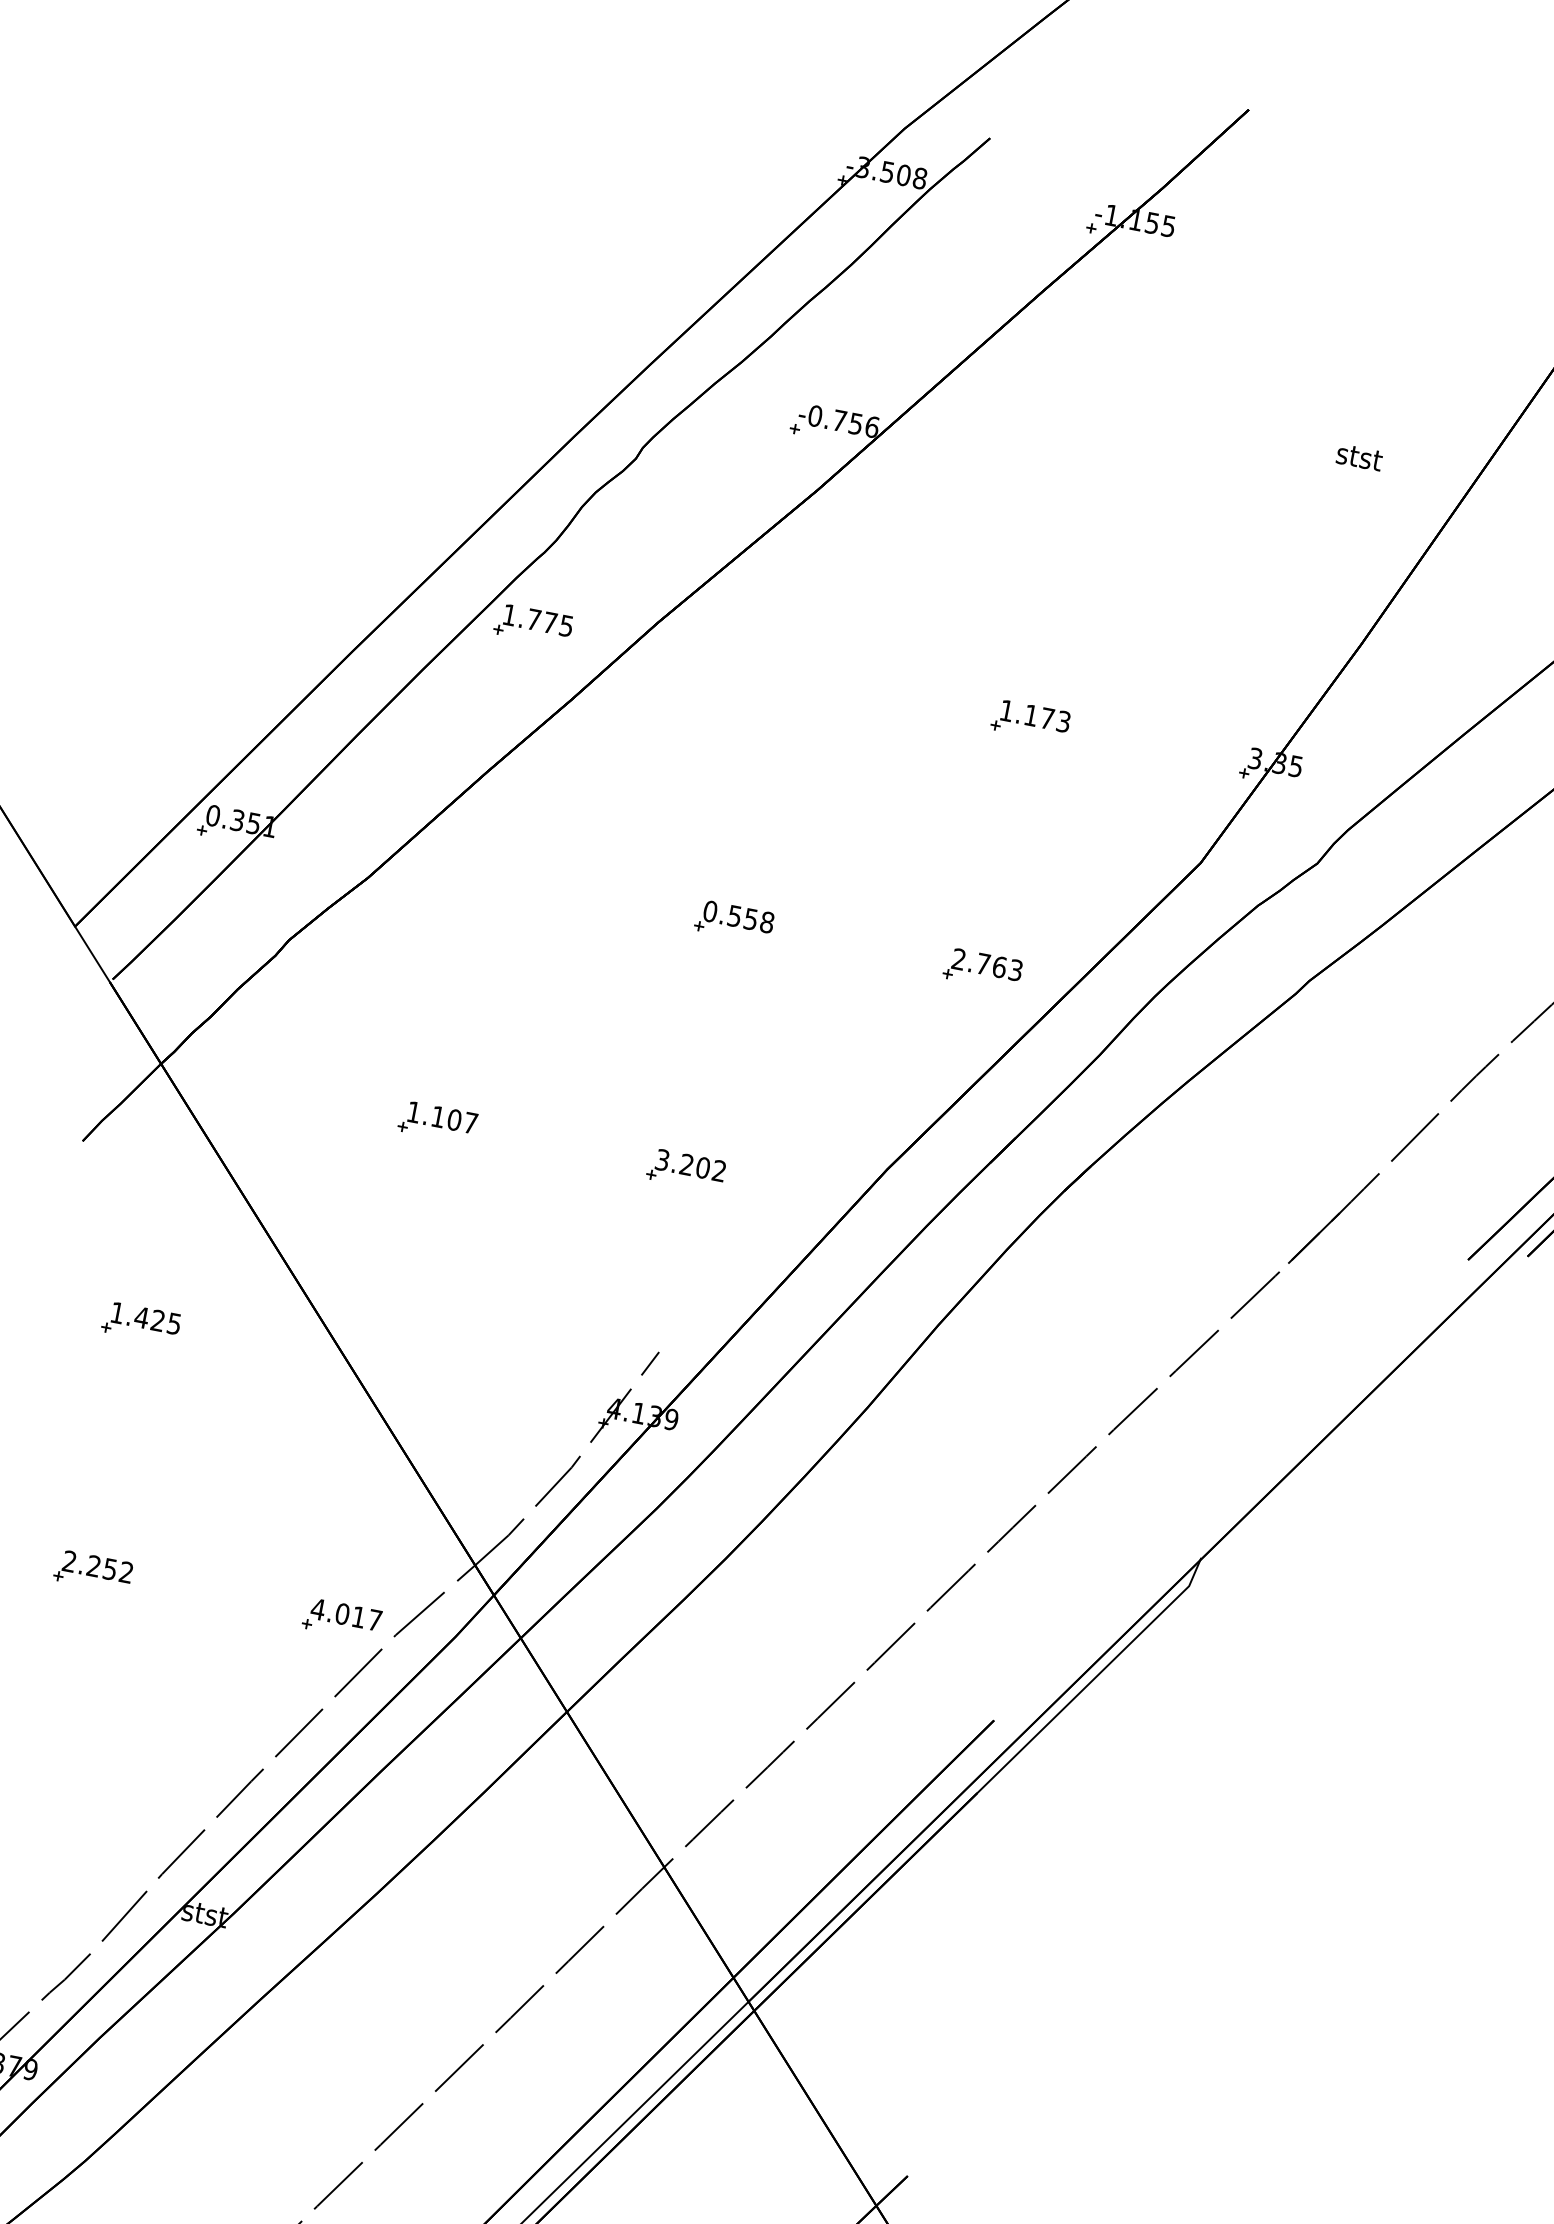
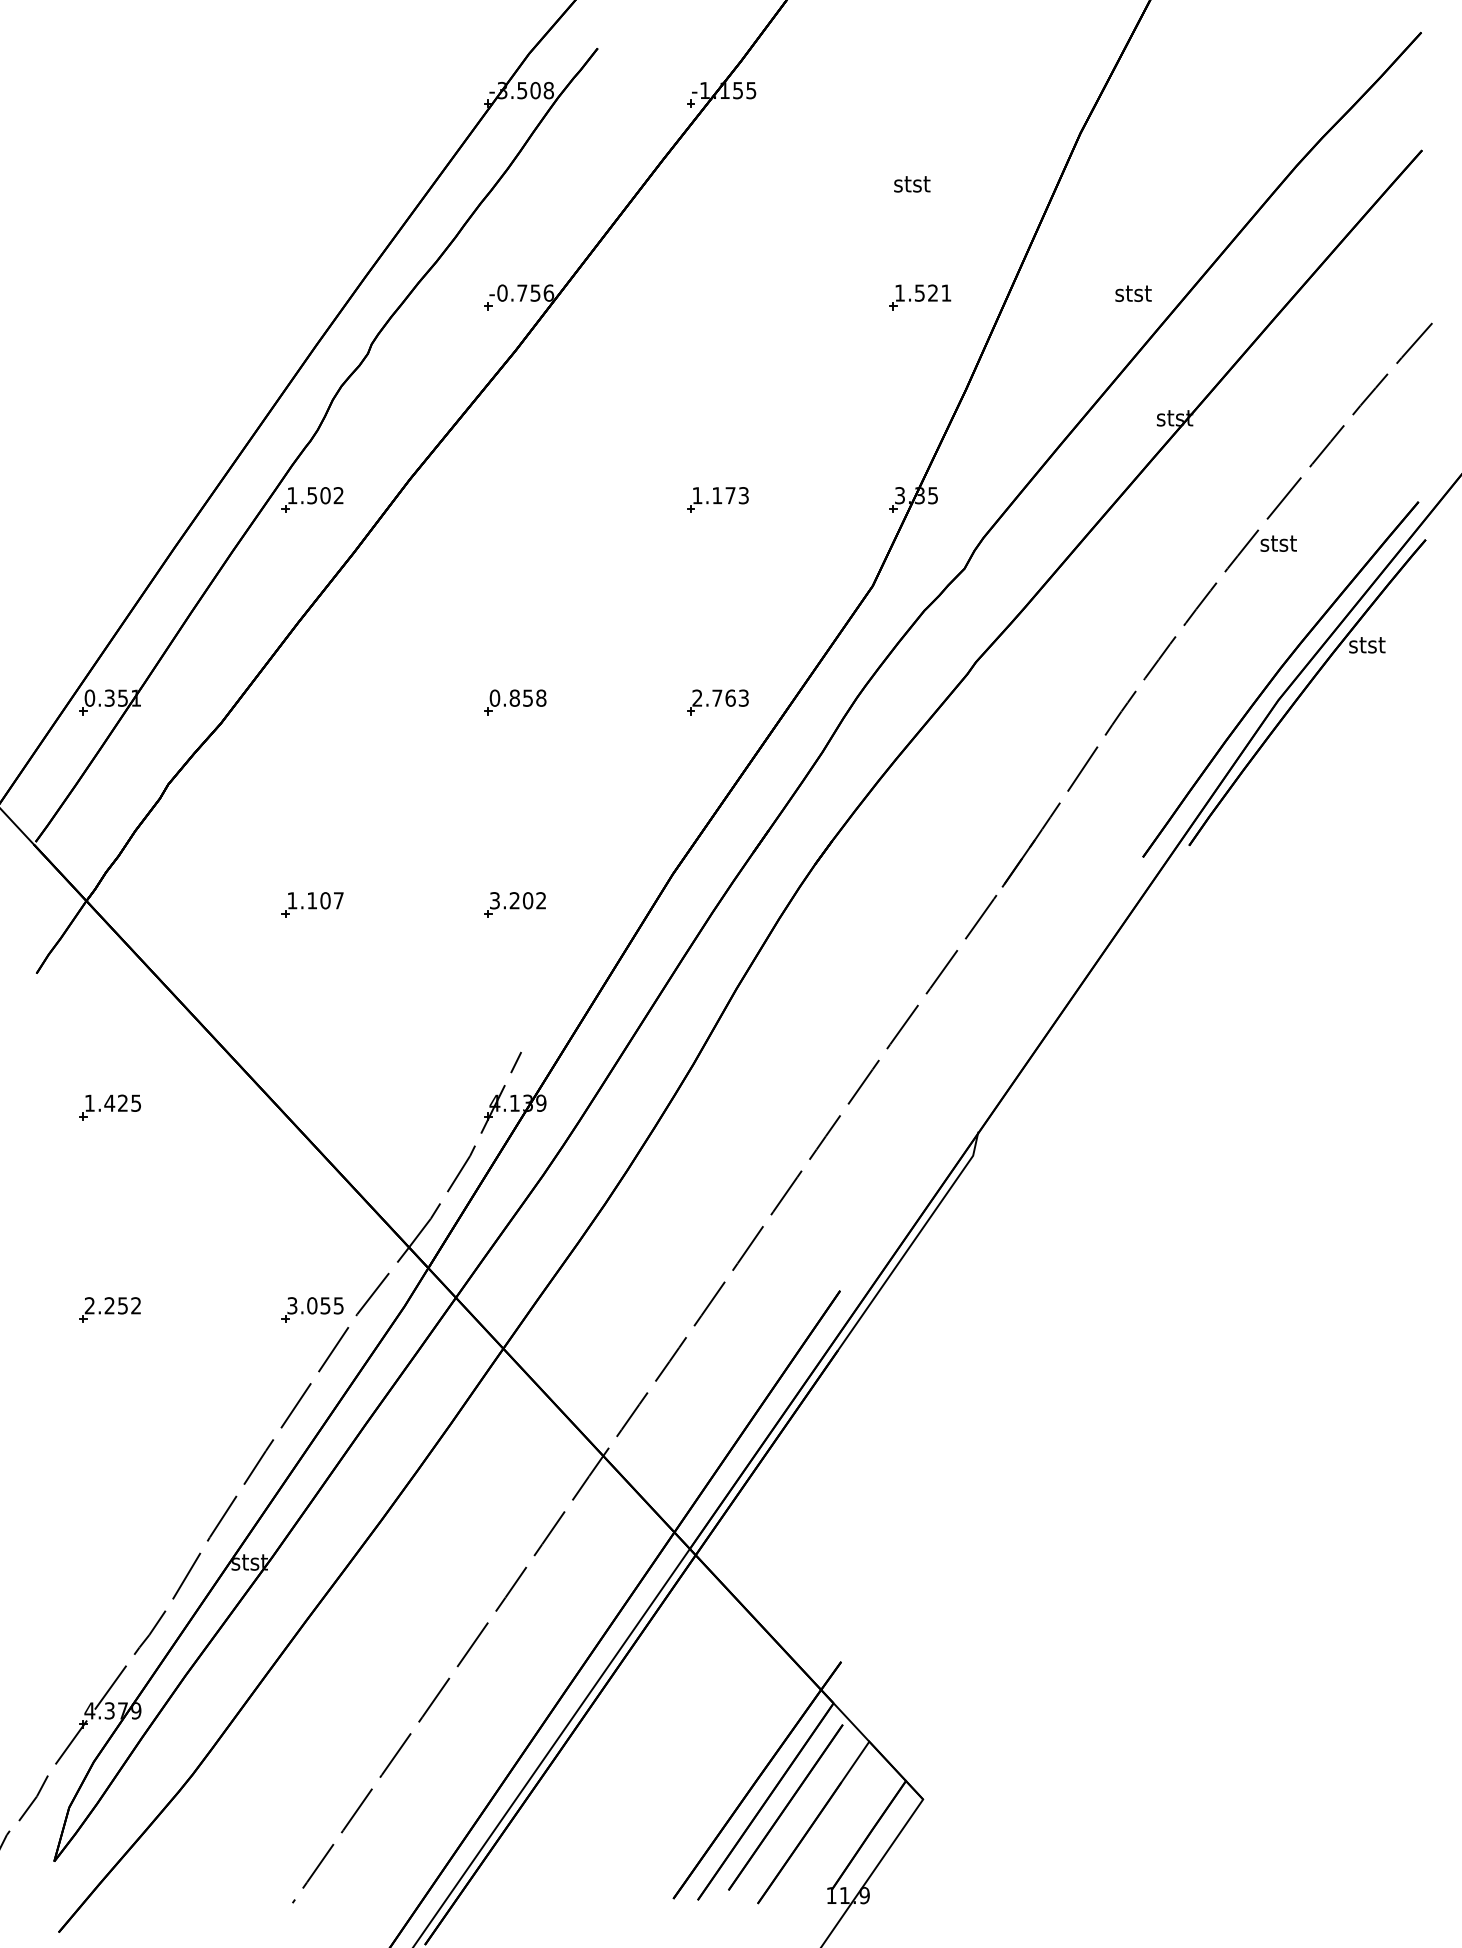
text: (1359, 457) -> (912, 184), moved
part: (1327, 520) -> (920, 297), added
text: (550, 622) -> (325, 495), 1.775 -> 1.502
text: (734, 915) -> (514, 697), 0.558 -> 0.858
text: (345, 1614) -> (314, 1305), 4.017 -> 3.055

